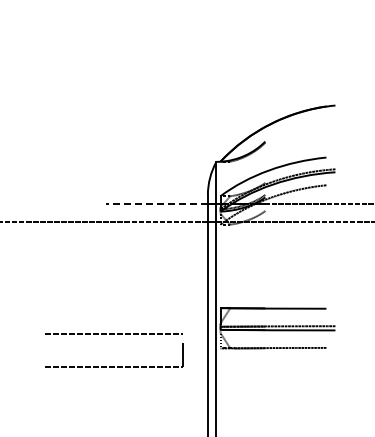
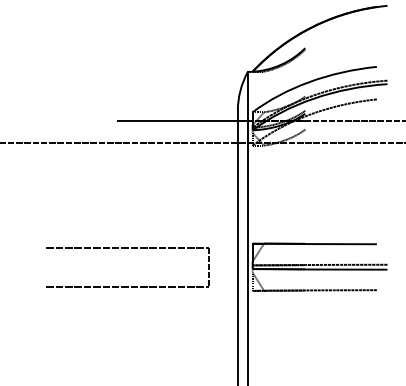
line: (156, 203) -> (177, 120), dashed -> solid
part: (114, 334) -> (128, 248), moved

